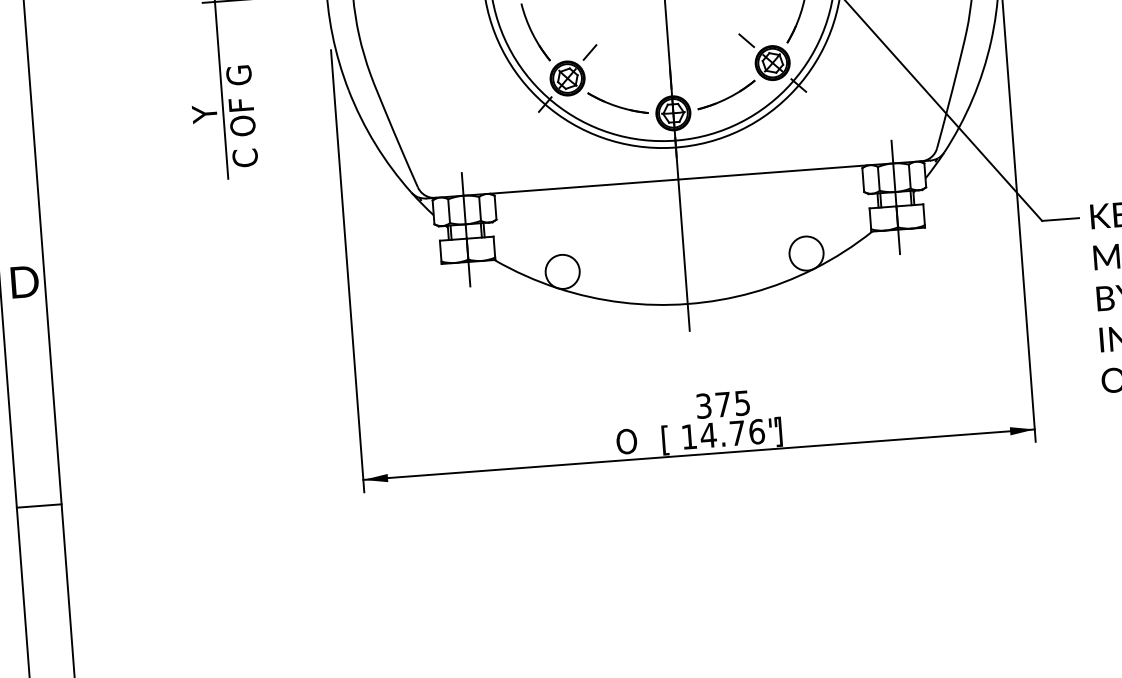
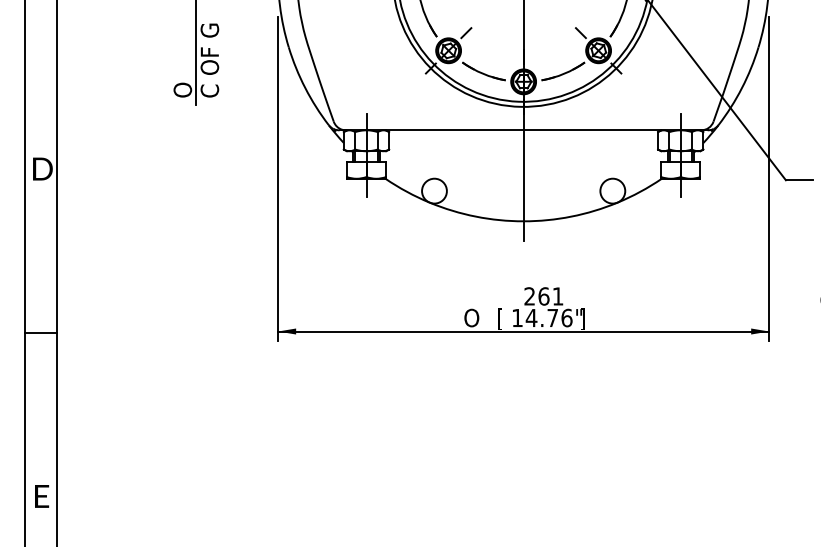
text: (206, 136) -> (182, 73), Y -> O
text: (722, 404) -> (543, 296), 375 -> 261

